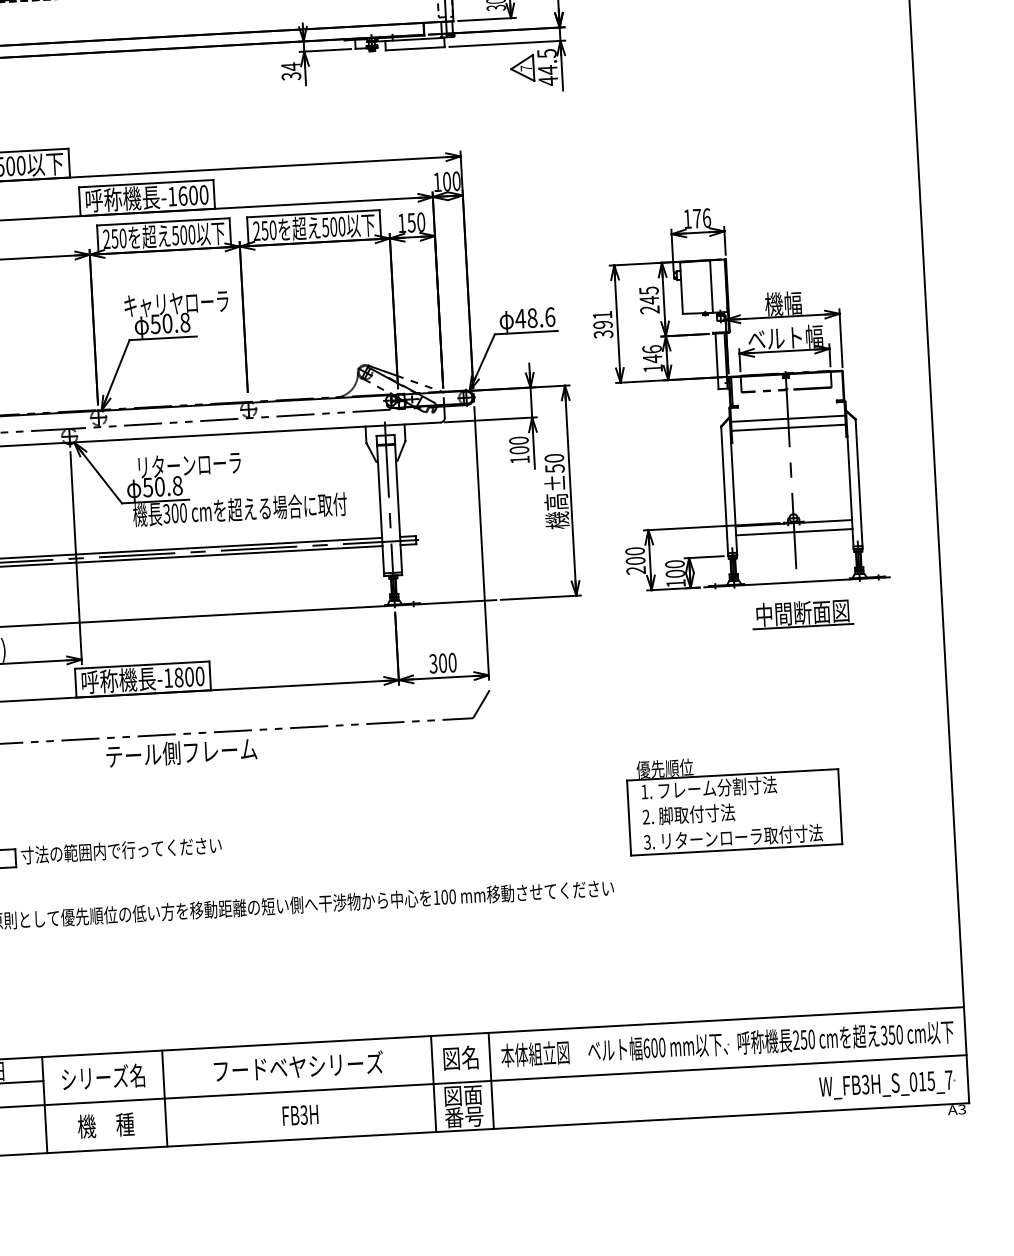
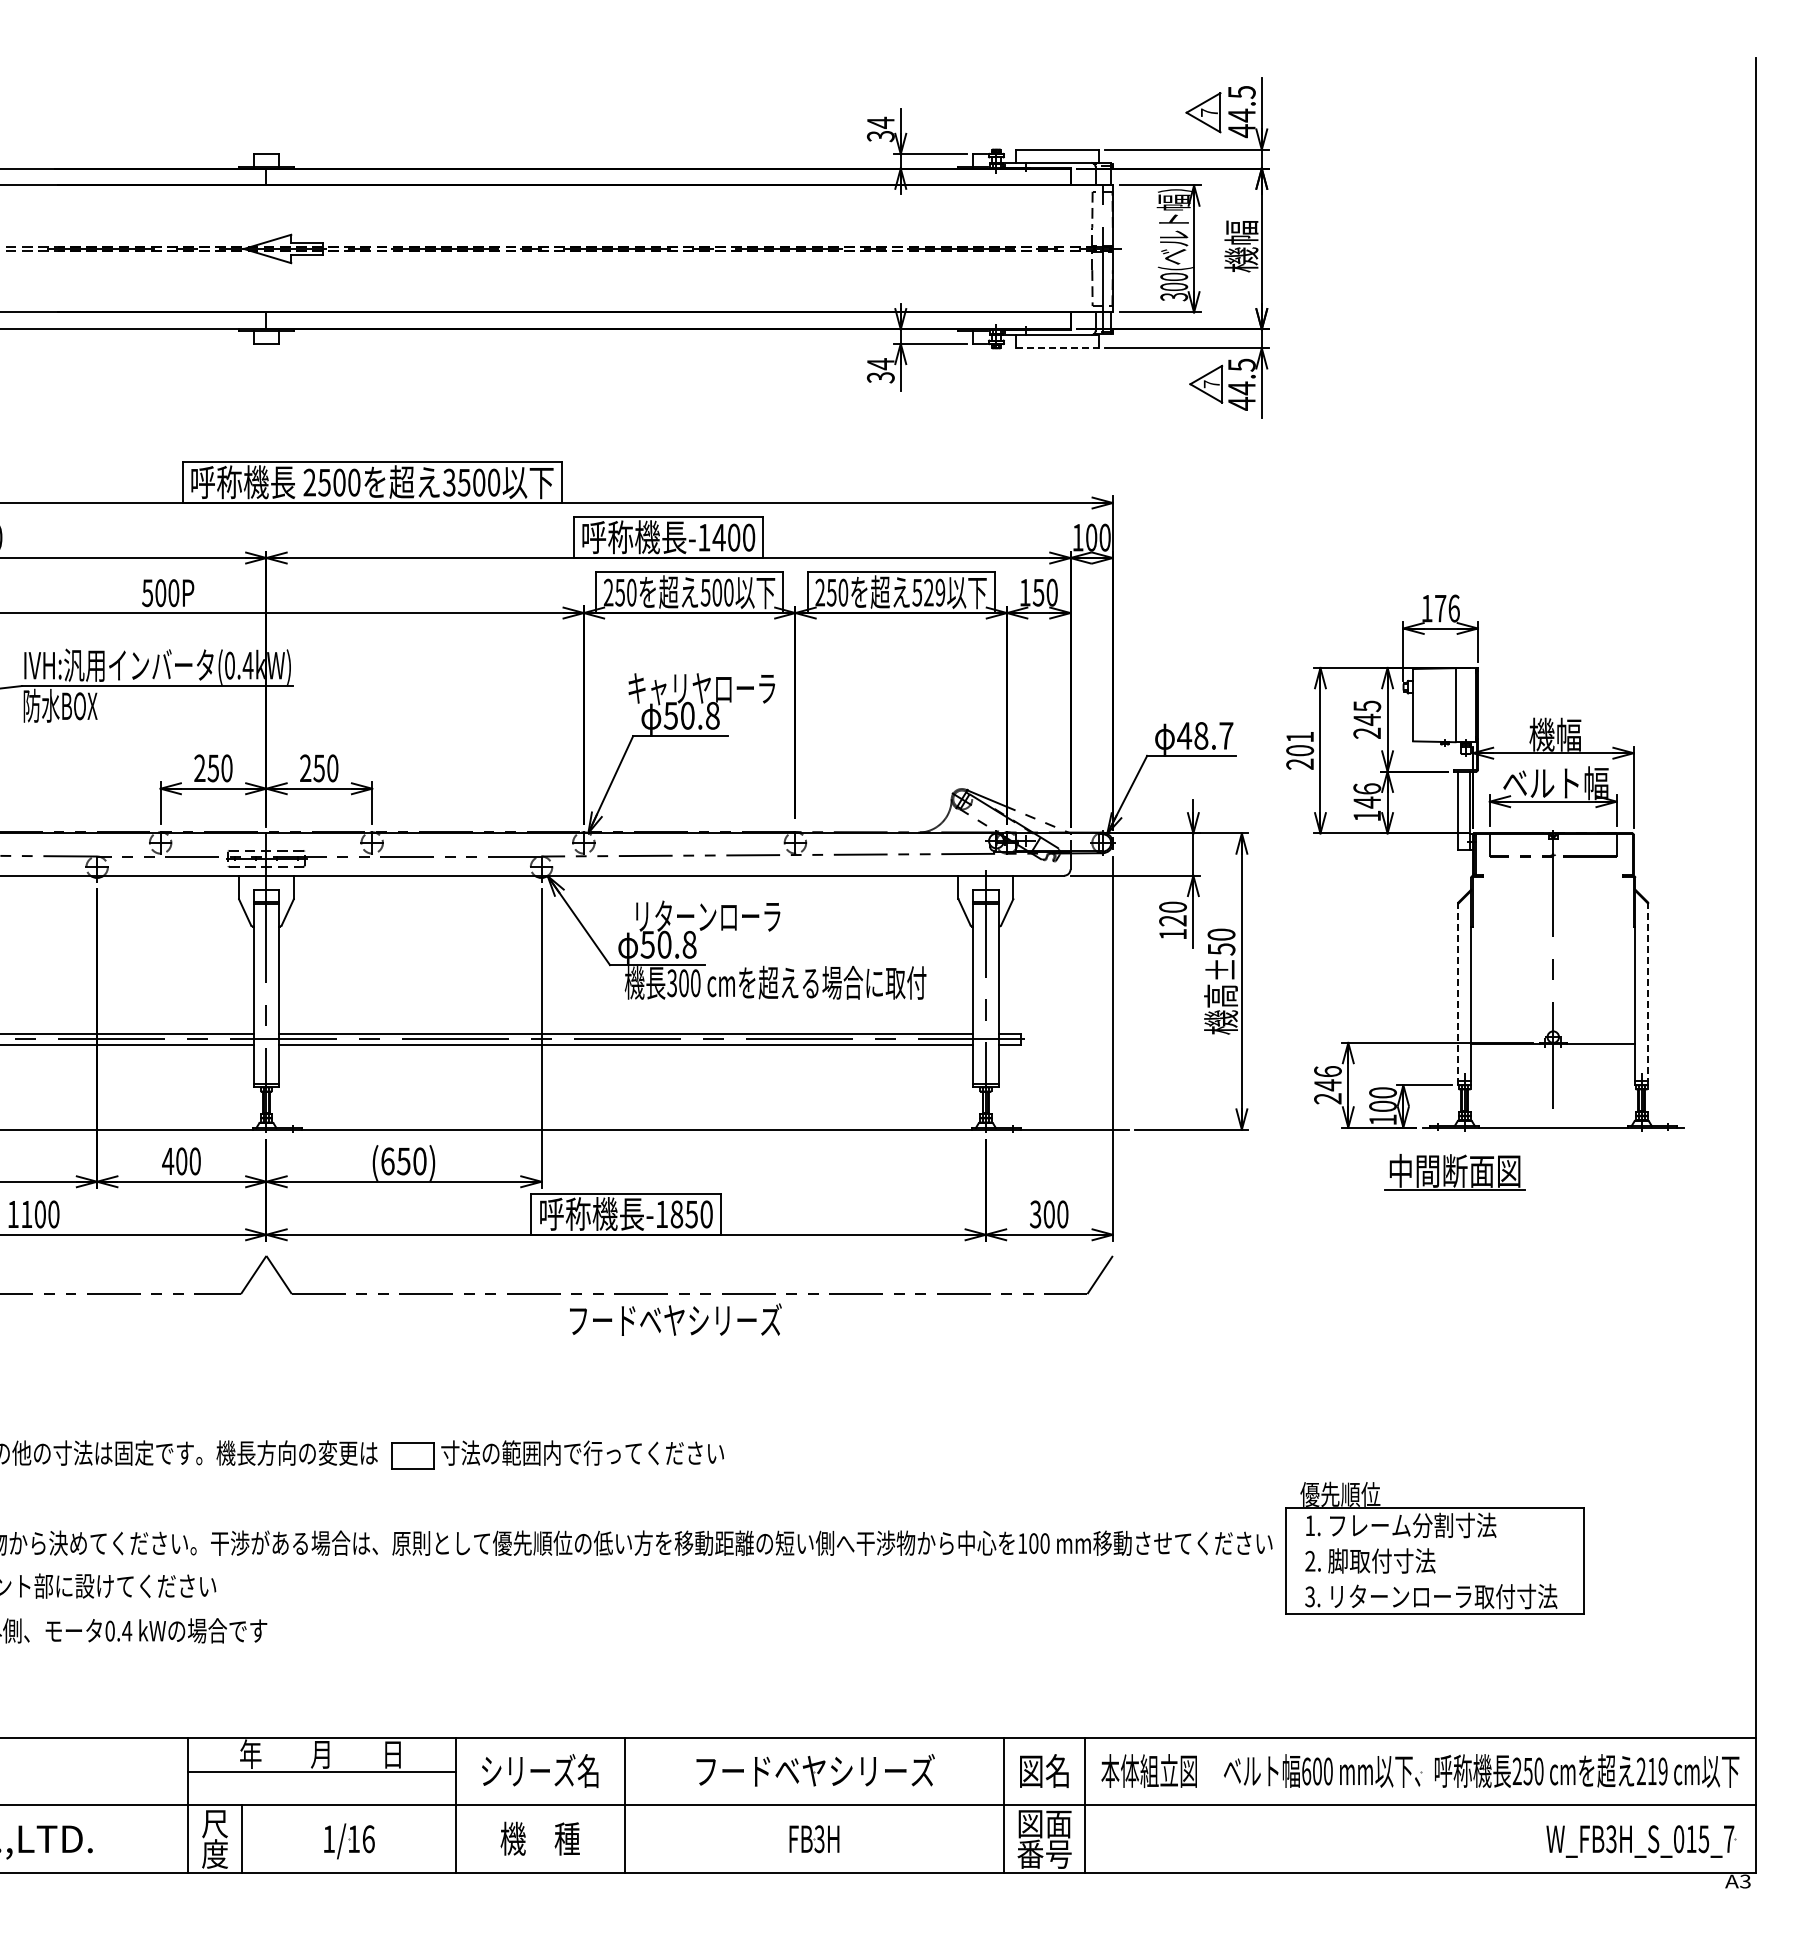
line: (415, 48) -> (1057, 348), solid -> dashed
text: (182, 195) -> (718, 537), -1600 -> -1400
text: (337, 226) -> (934, 592), 500 -> 529
text: (550, 316) -> (1226, 735), 48.6 -> 48.7
text: (603, 329) -> (1300, 757), 391 -> 201
line: (788, 418) -> (1553, 896), removed
line: (788, 427) -> (1553, 909), removed
text: (519, 450) -> (1172, 920), 100 -> 120
line: (859, 483) -> (1648, 993), solid -> dashed
line: (724, 491) -> (1458, 994), solid -> dashed
line: (794, 531) -> (1553, 1056), removed
text: (635, 556) -> (1327, 1078), 200 -> 246
part: (802, 613) -> (1454, 1172), moved
text: (189, 677) -> (691, 1214), -1800 -> -1850
text: (182, 752) -> (675, 1320), テール側フレーム -> フードベヤシリーズ
part: (733, 802) -> (1434, 1547), moved
text: (891, 1035) -> (1651, 1771), 350 -> 219

